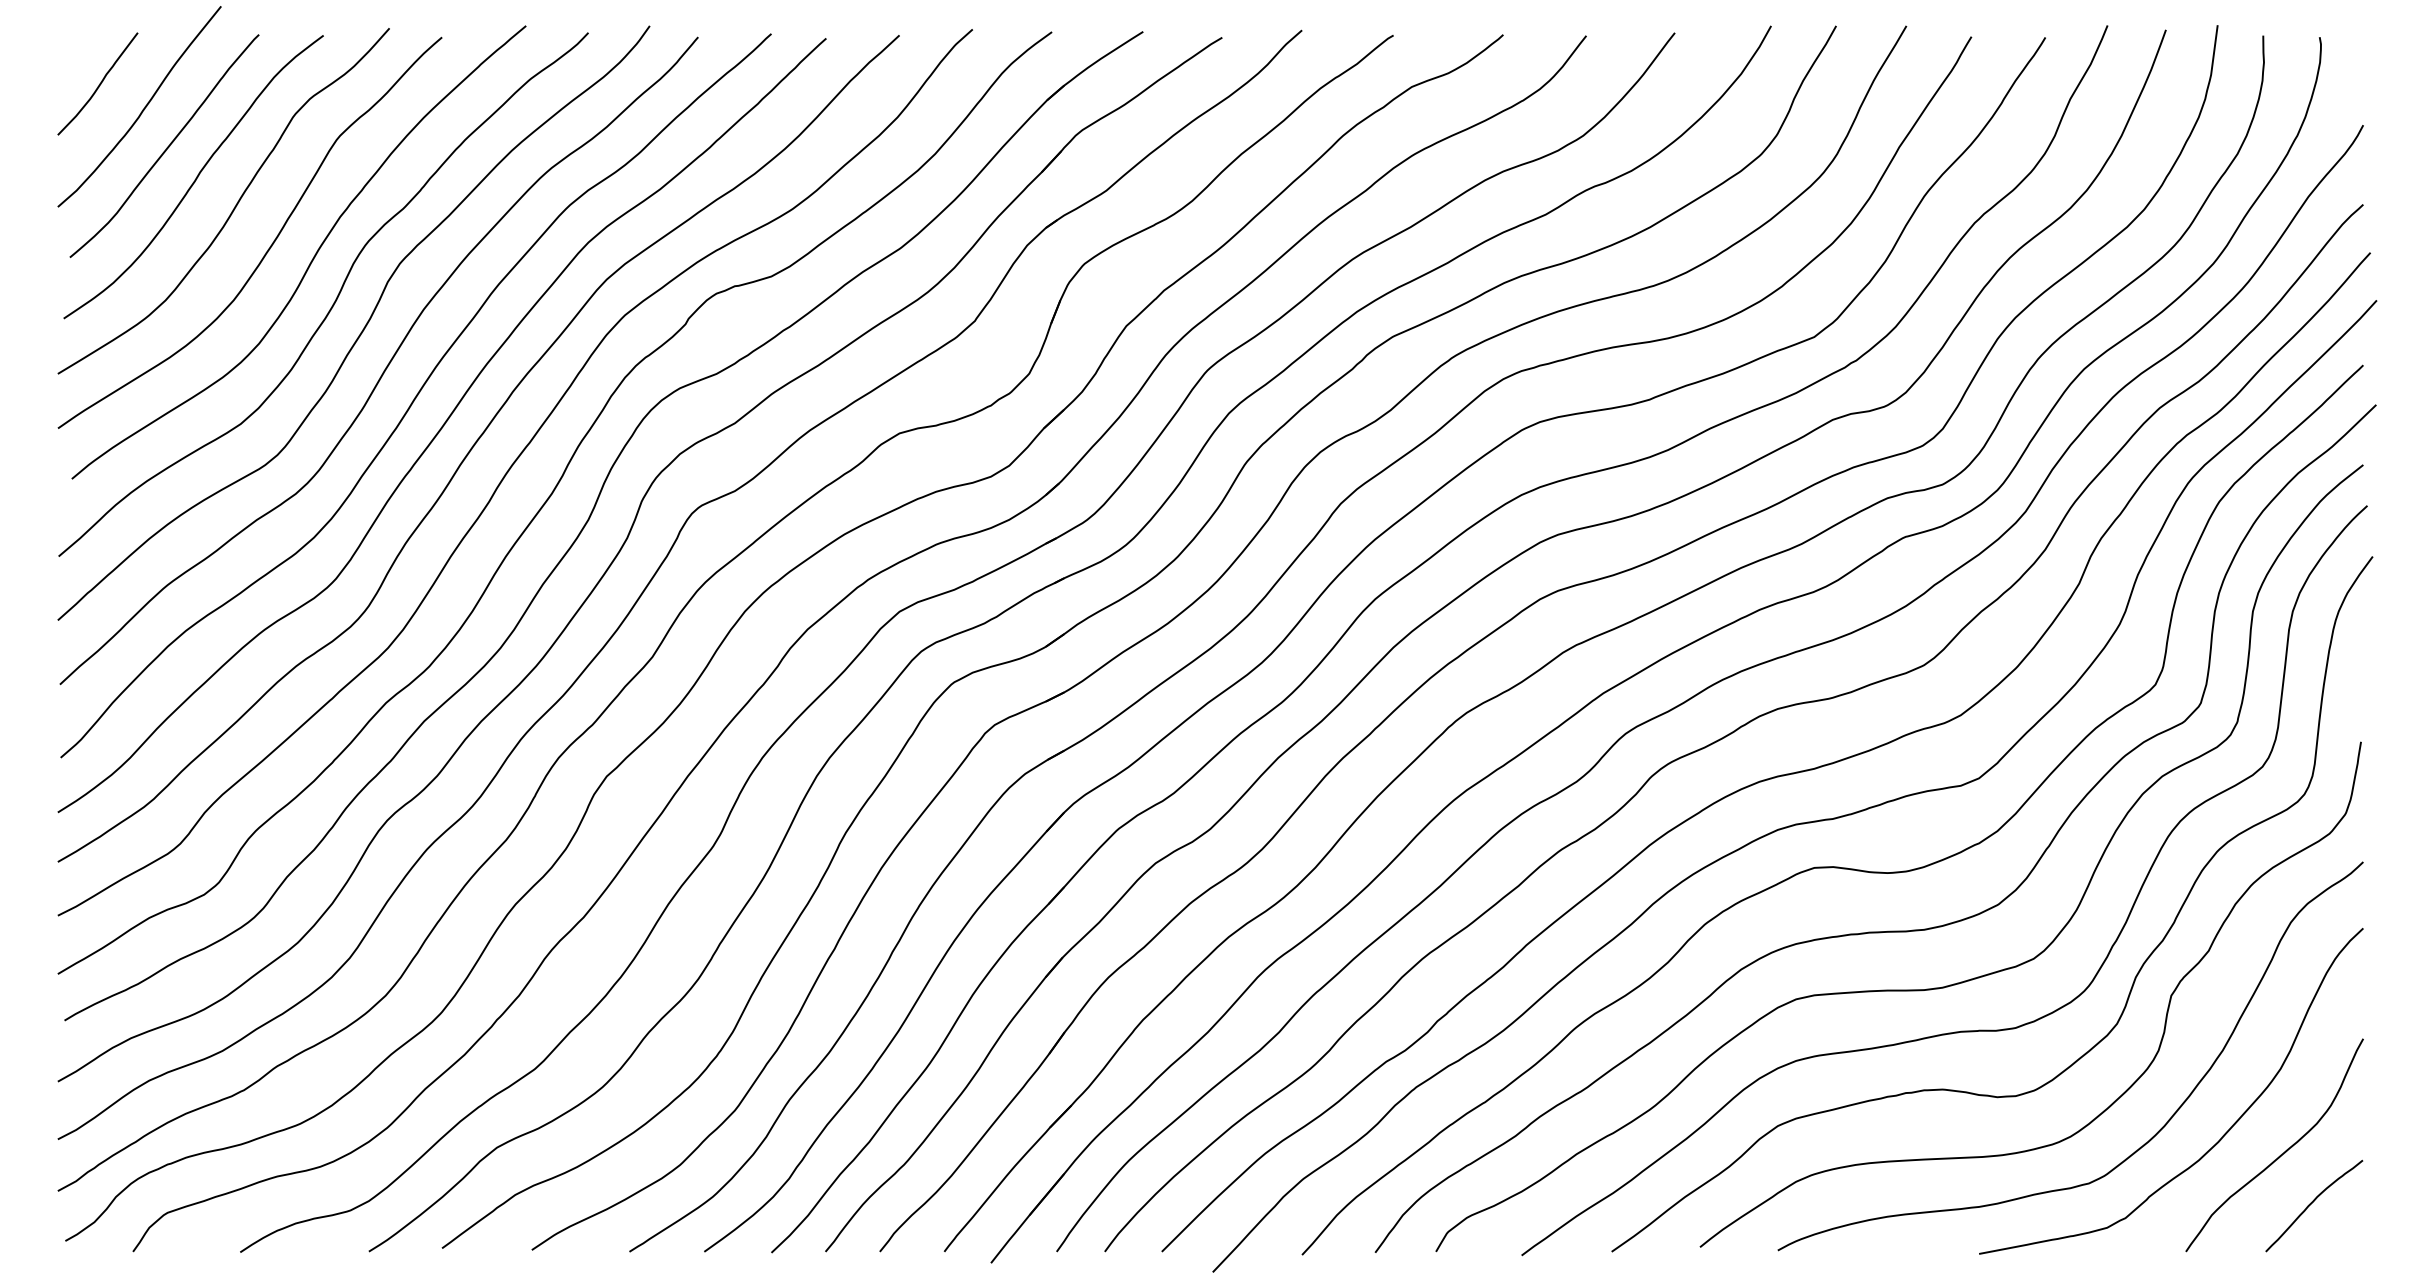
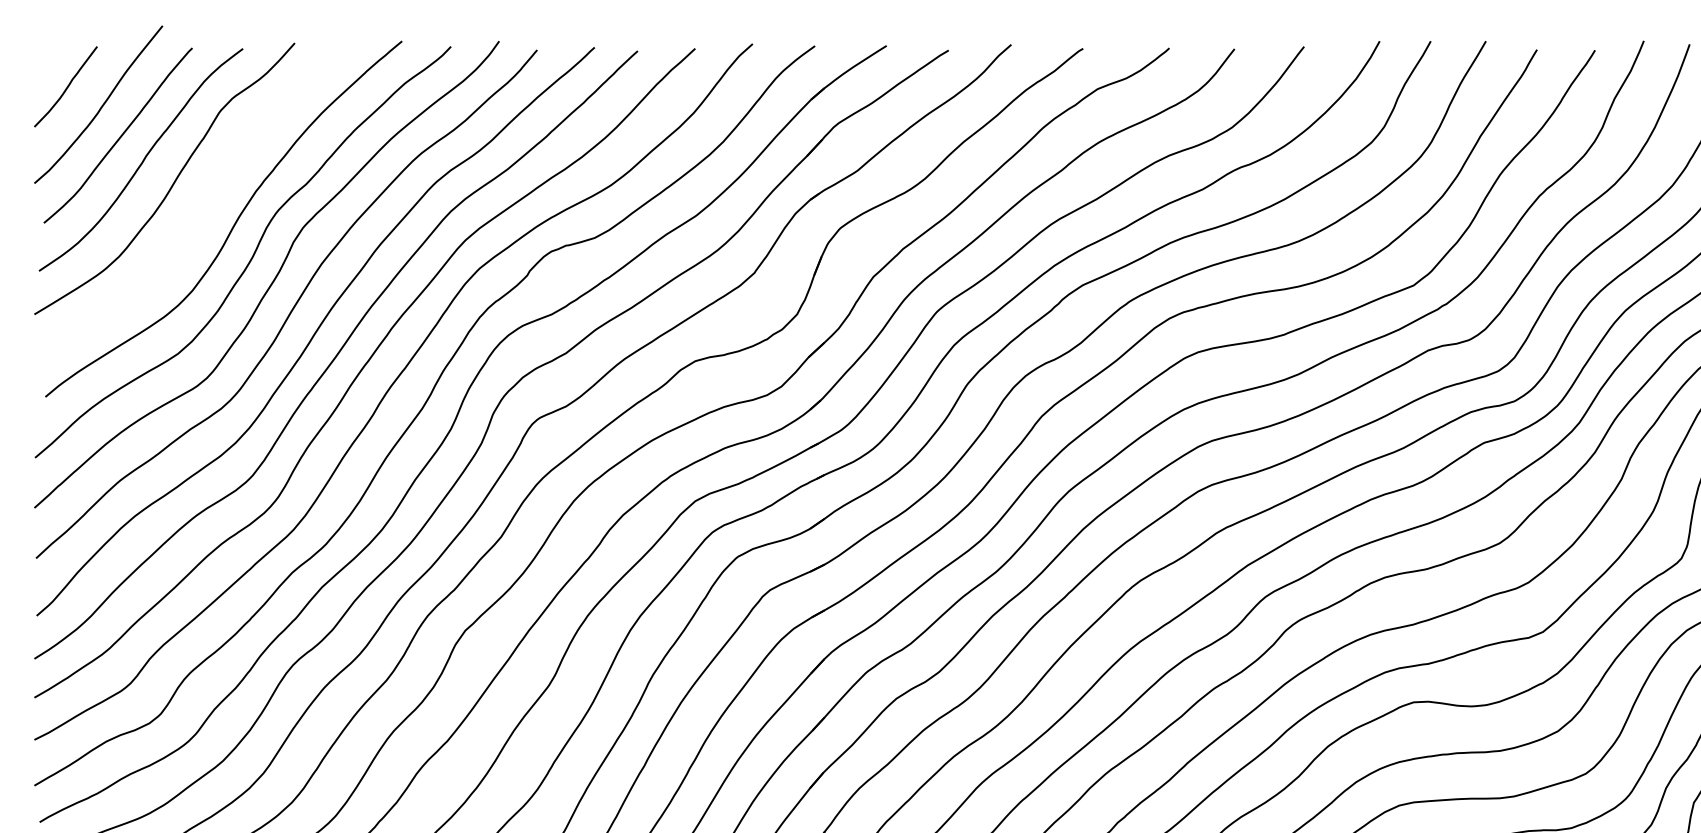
curve: (269, 246) -> (200, 214), removed

